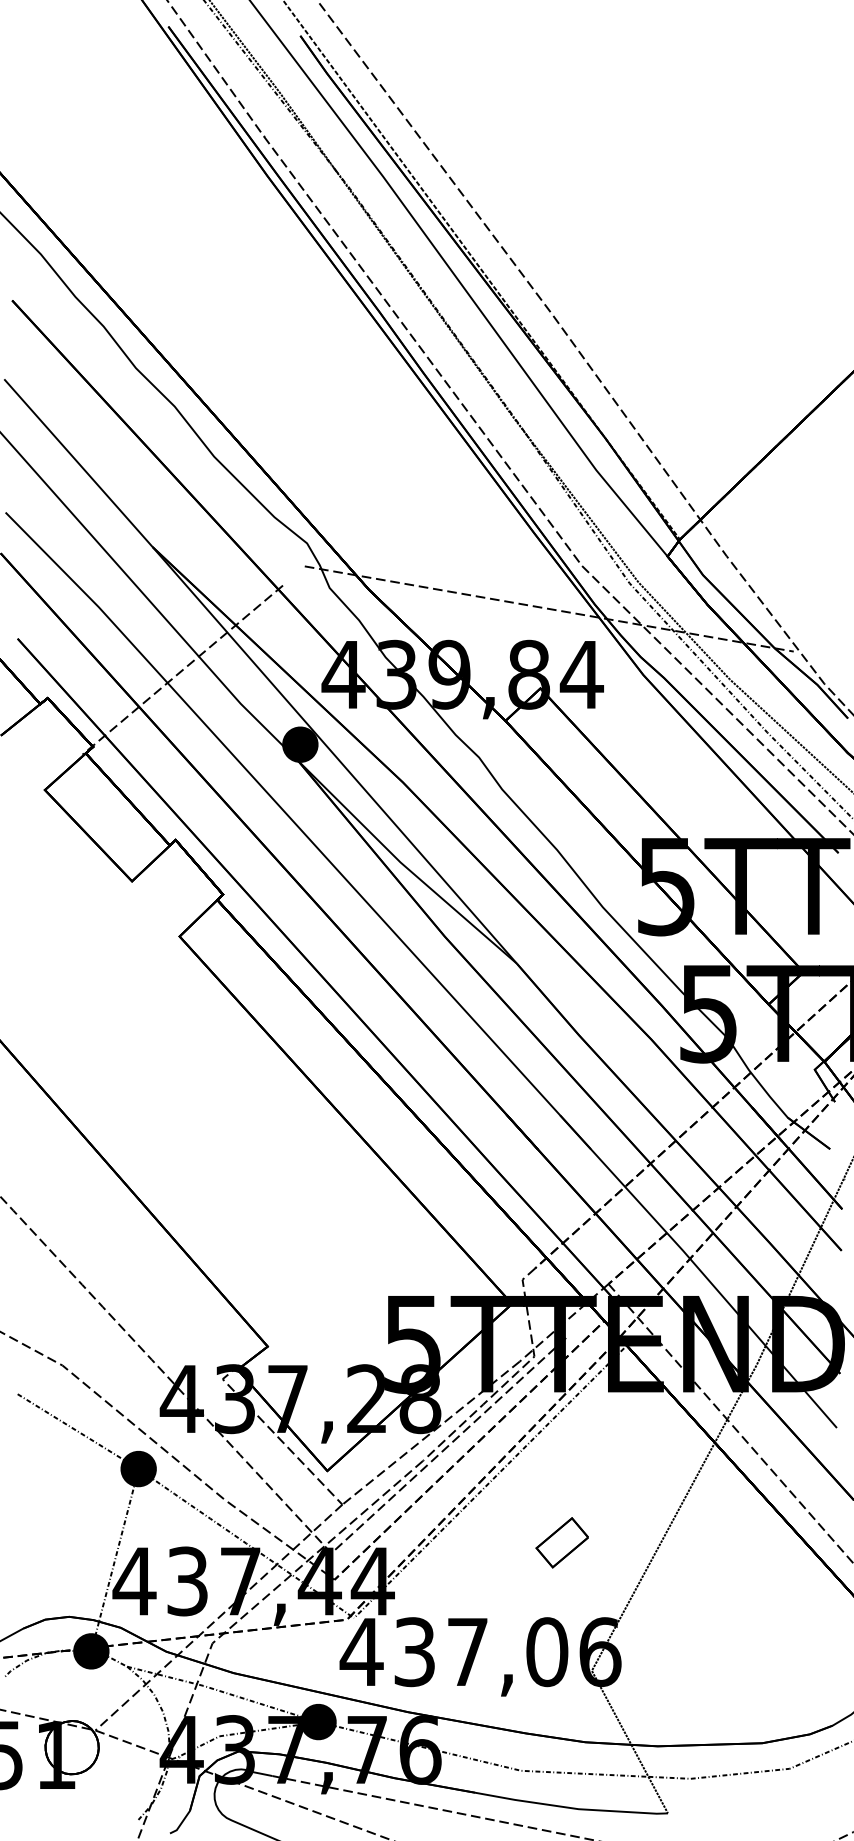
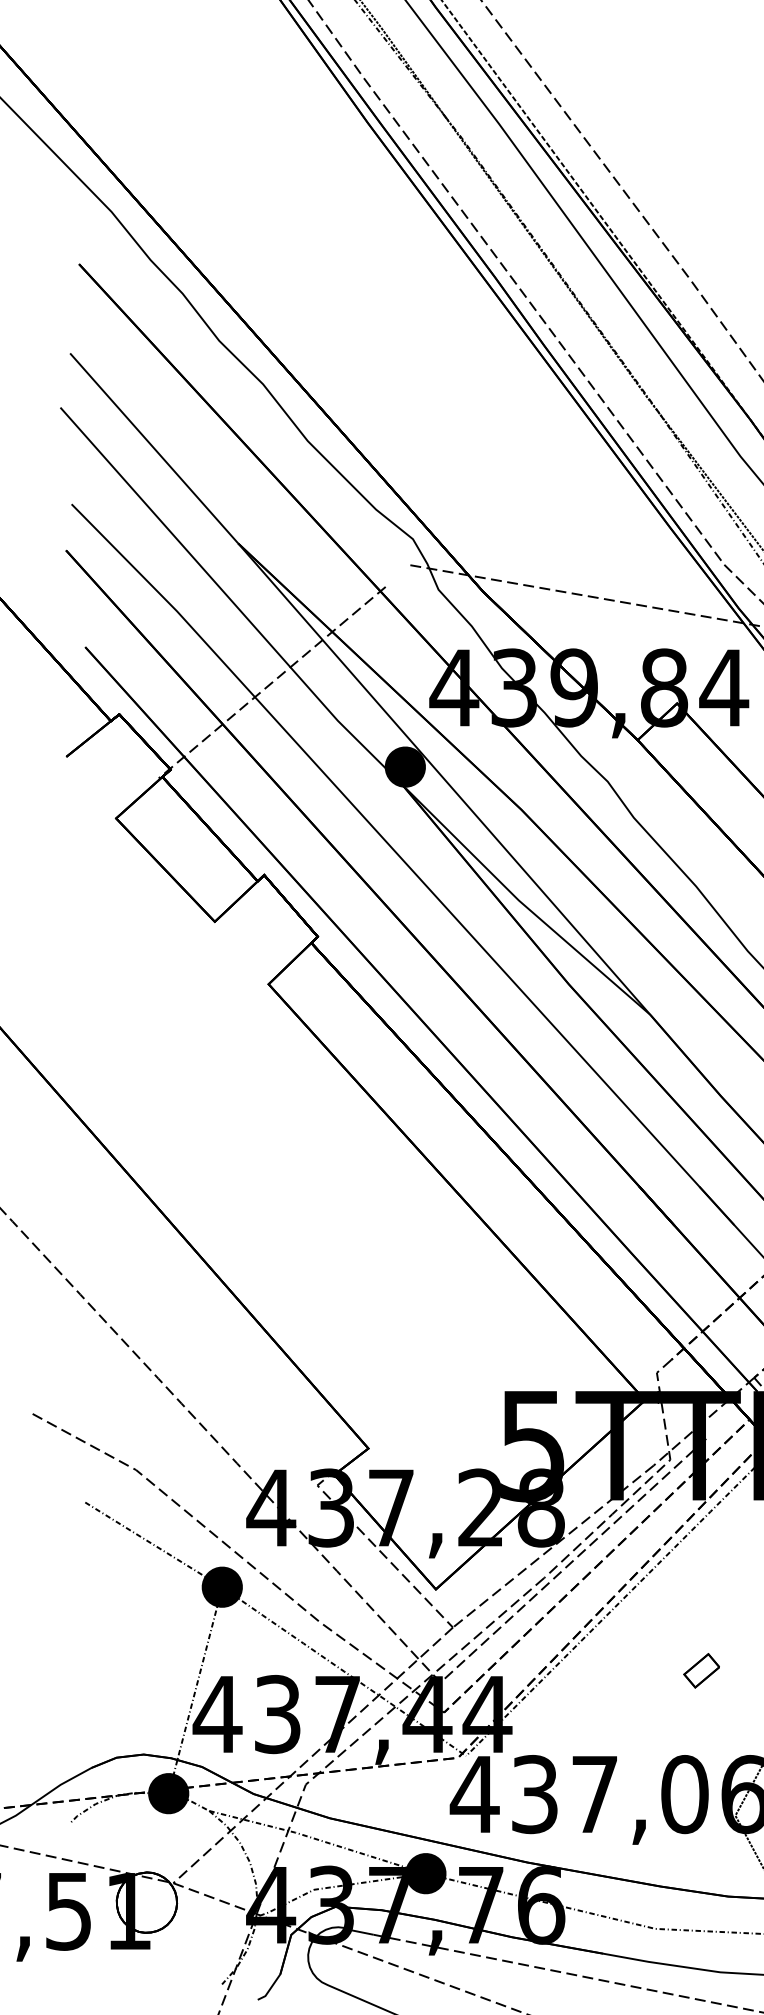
part: (561, 1542) -> (701, 1670), size x0.6

